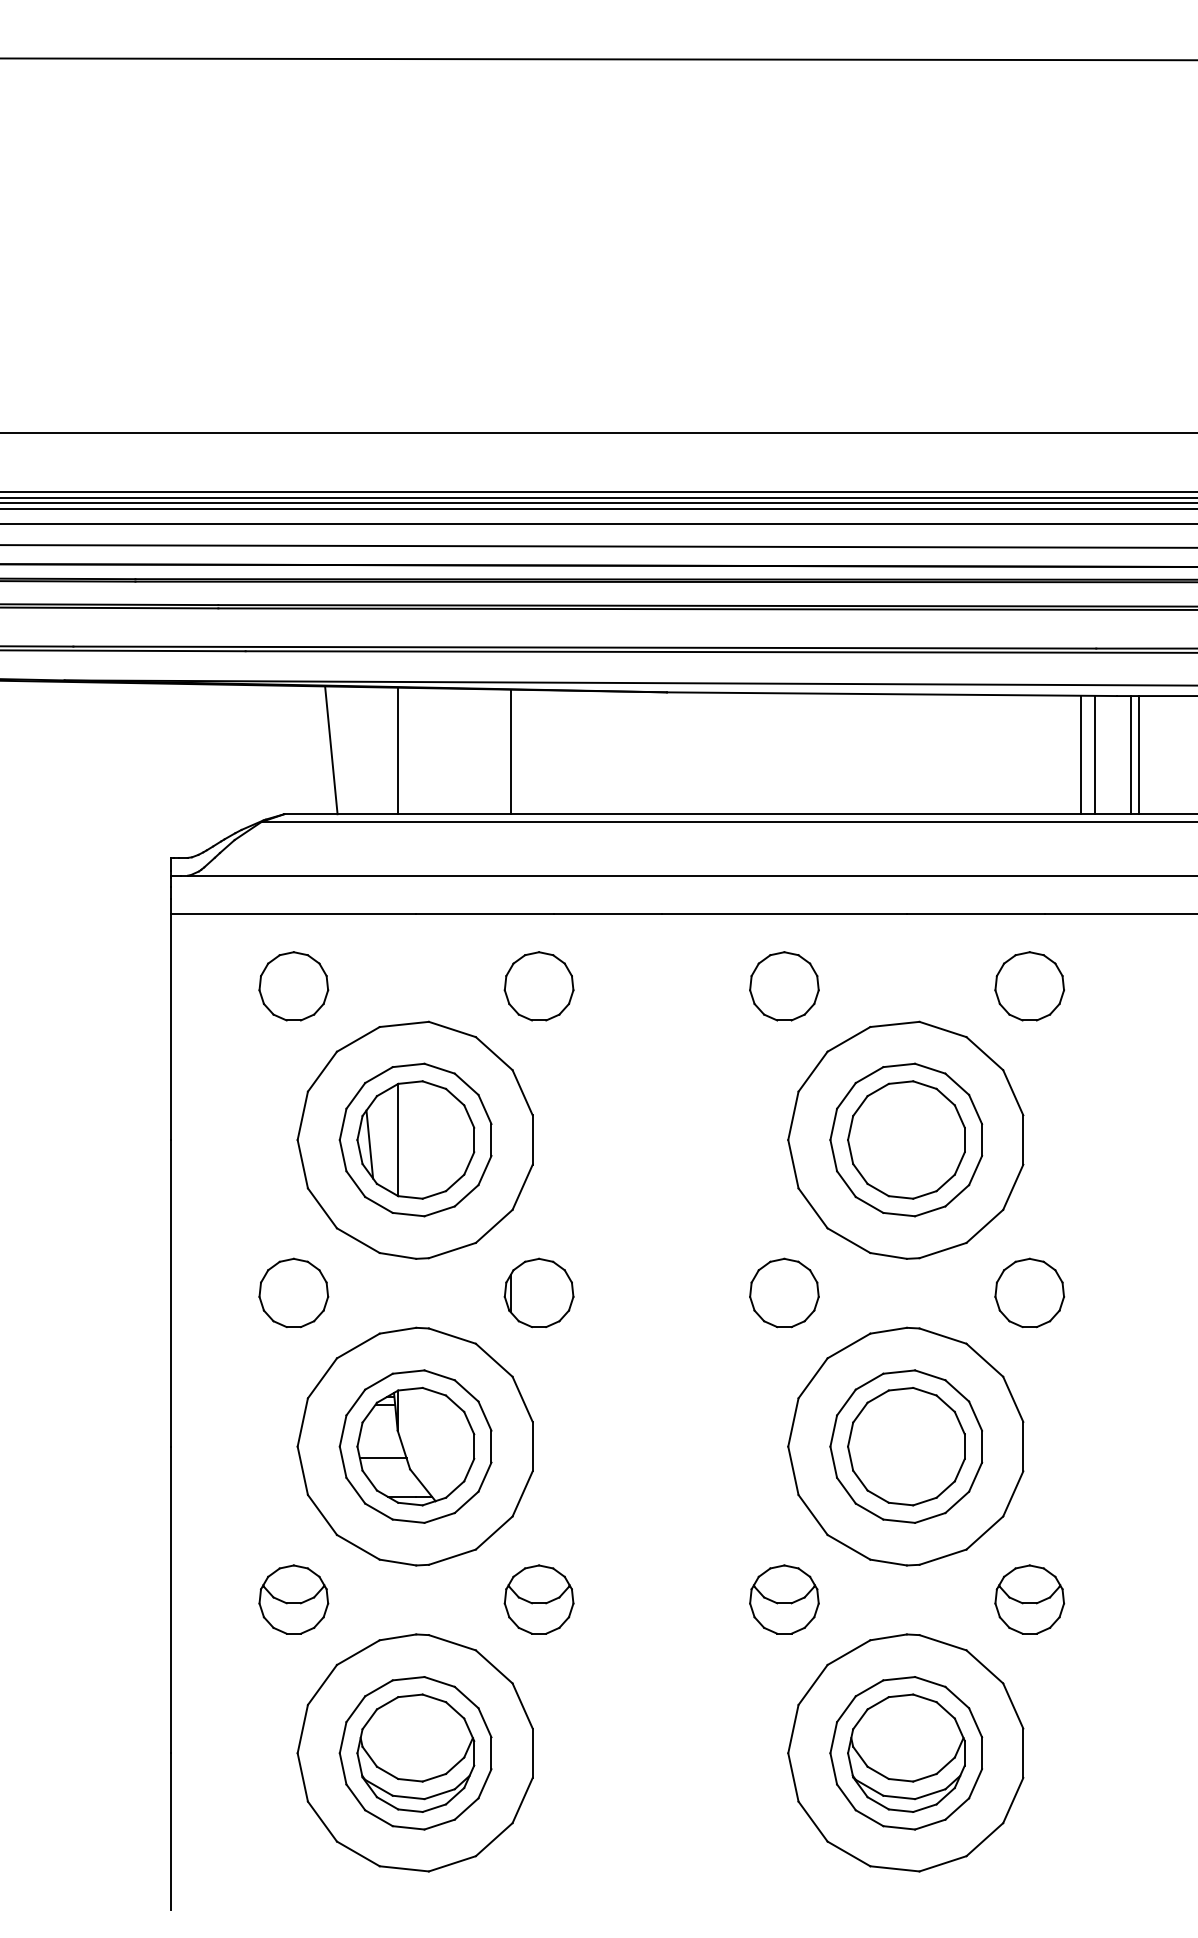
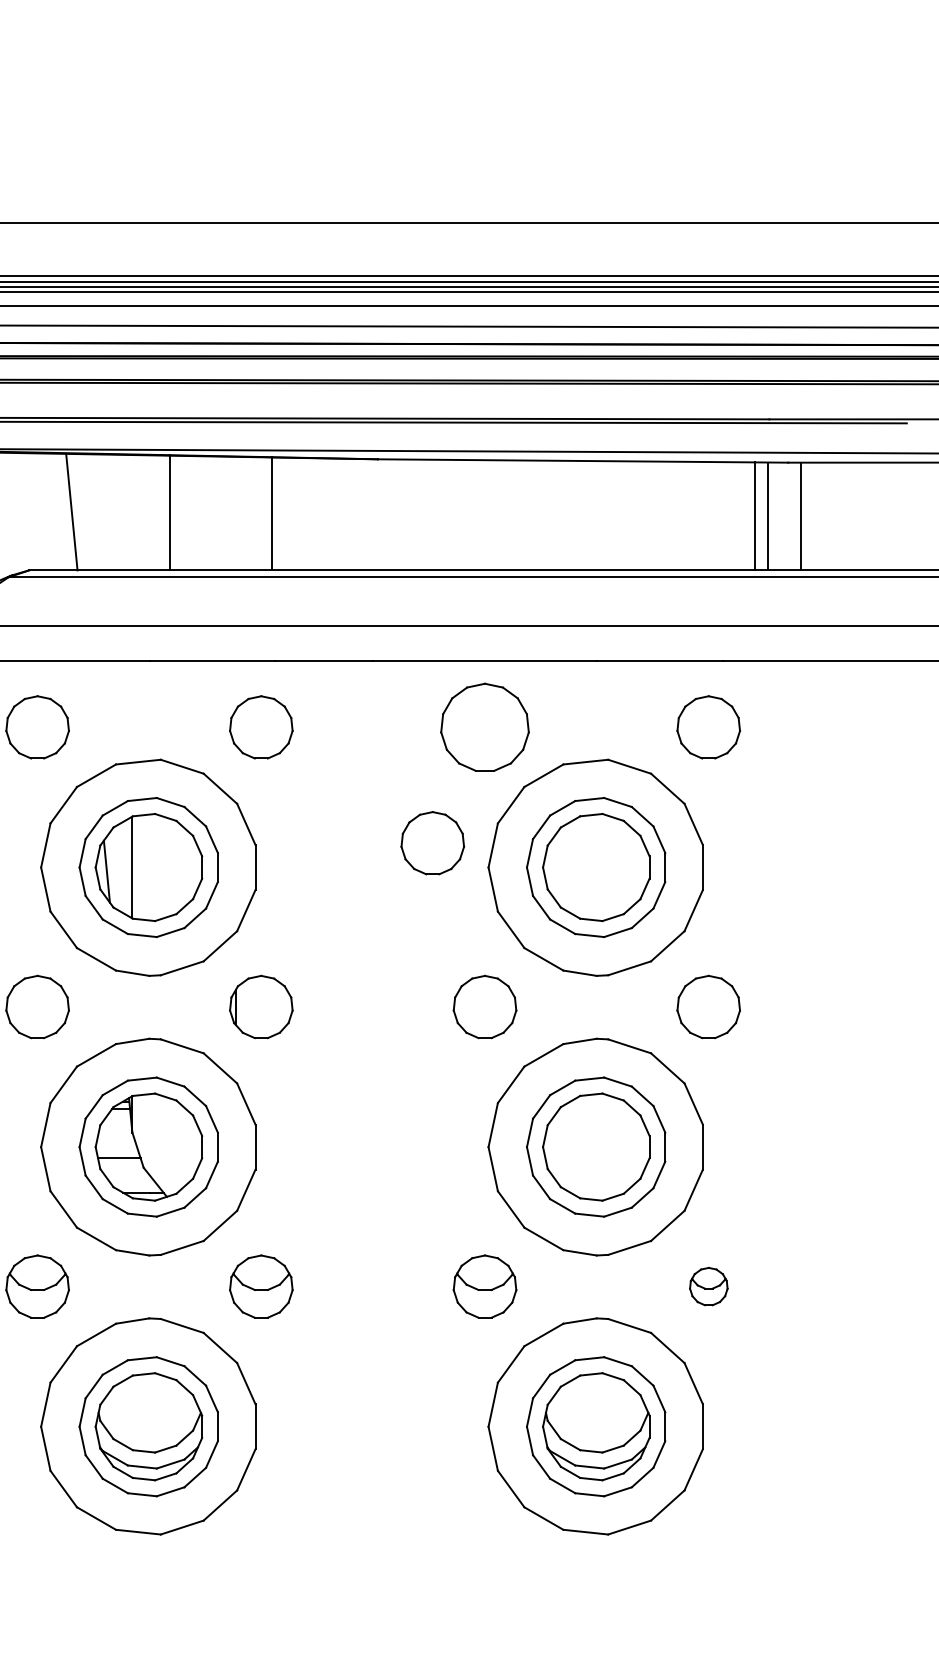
line: (397, 750) -> (169, 512), moved
line: (510, 751) -> (271, 513), moved
line: (1139, 755) -> (808, 516), removed
part: (784, 986) -> (485, 727), size x1.4
part: (726, 1113) -> (432, 843), added
part: (1029, 1599) -> (708, 1286), size x0.6

